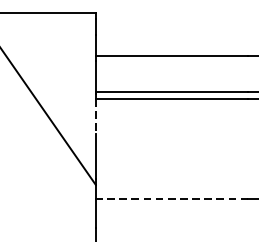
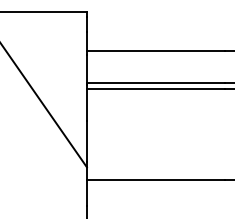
line: (95, 116) -> (86, 105), dashed -> solid
line: (171, 199) -> (155, 180), dashed -> solid

